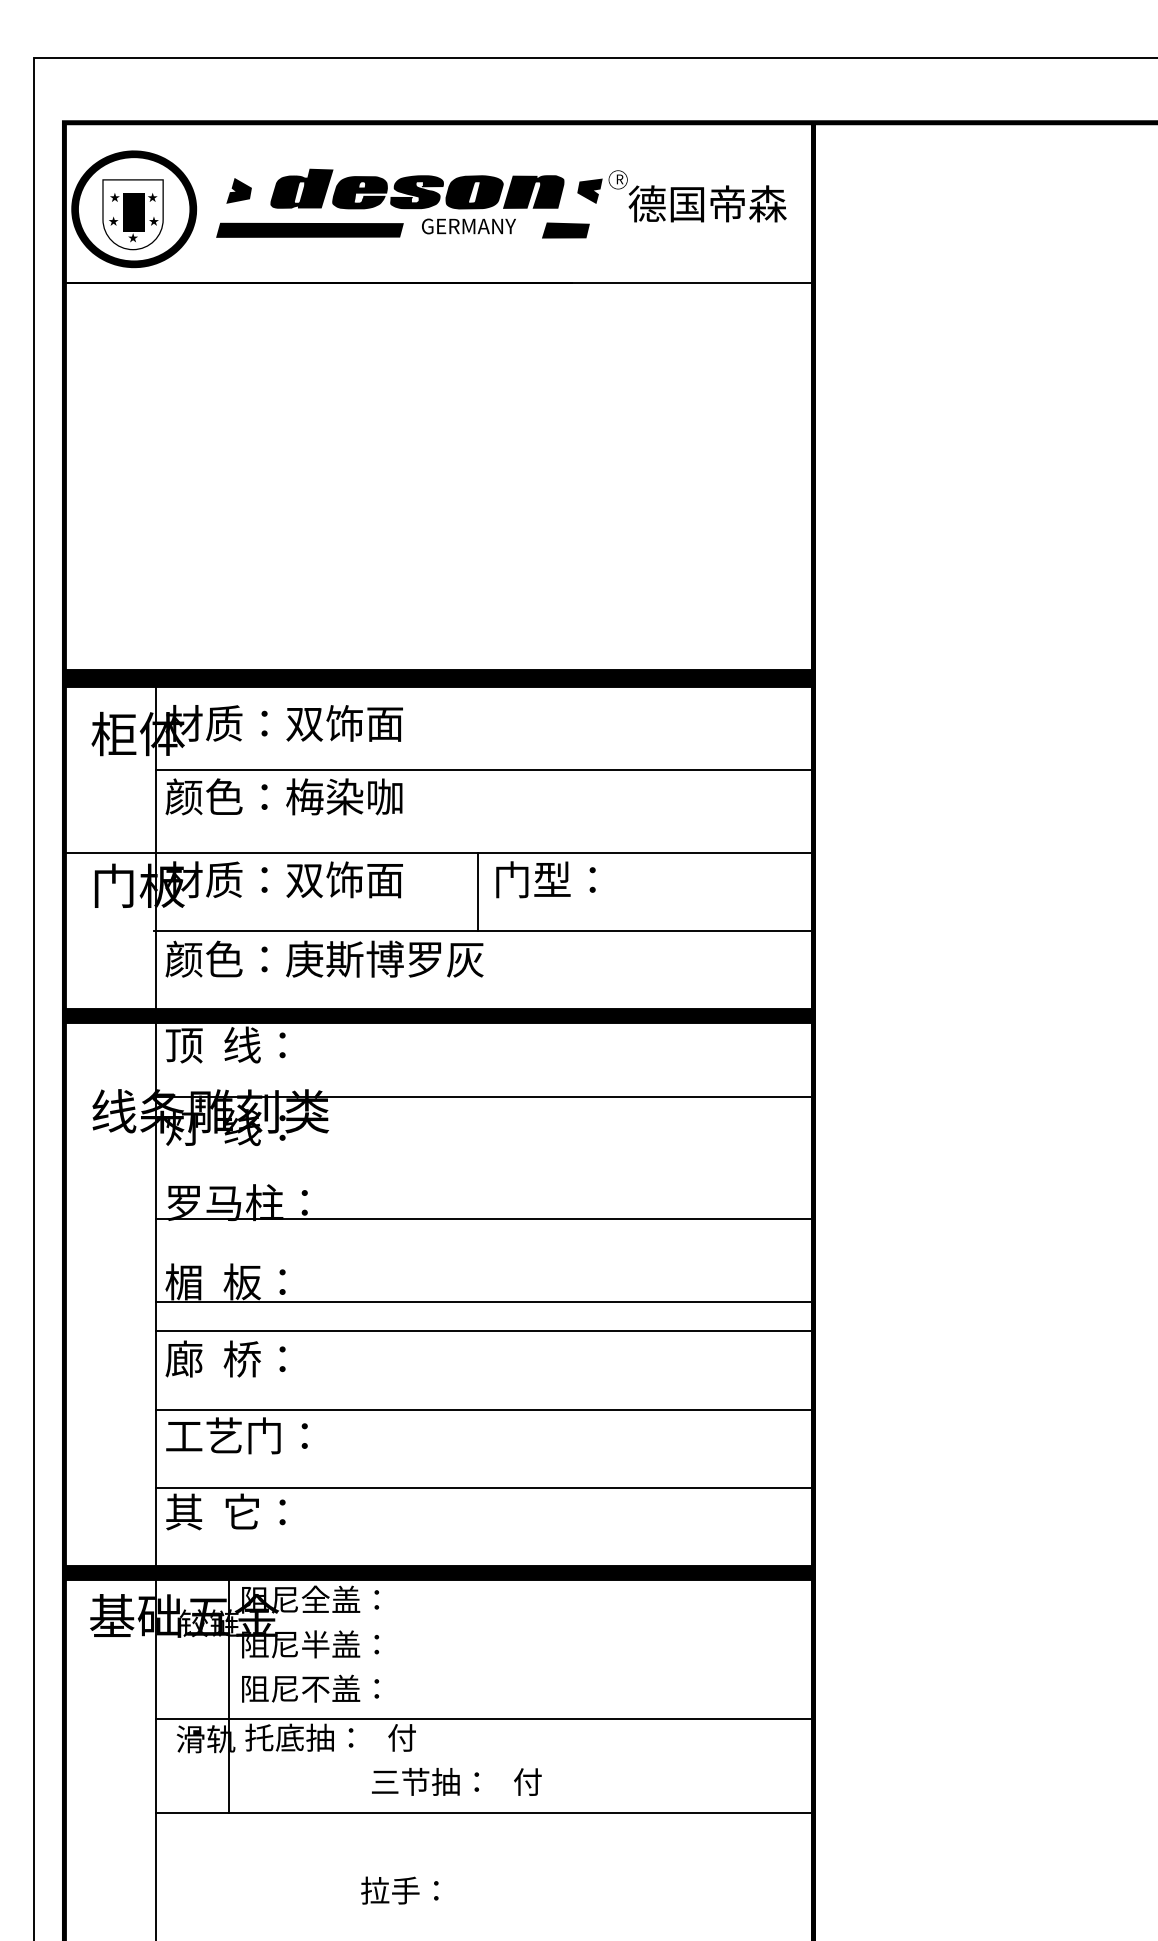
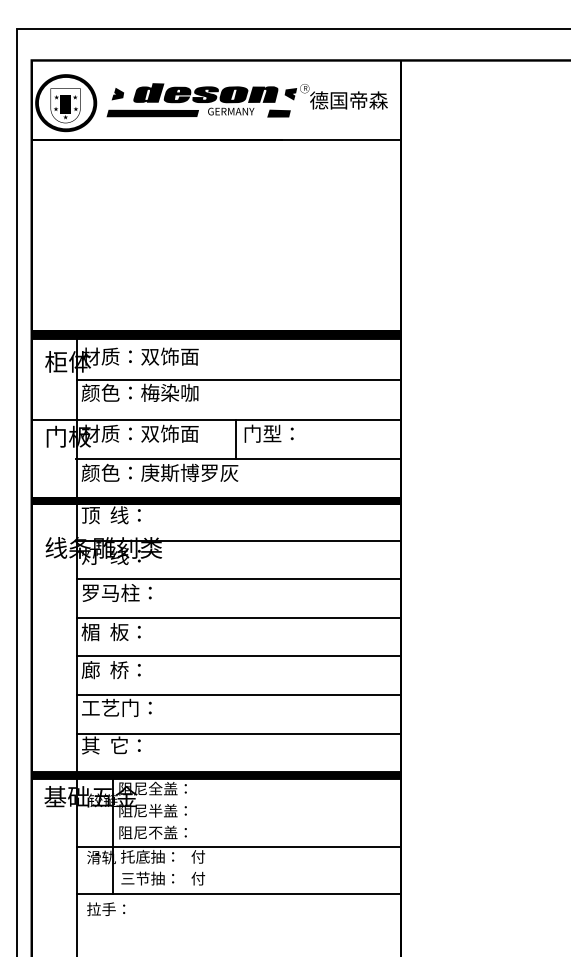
line: (483, 1219) -> (238, 579), moved
line: (483, 1301) -> (238, 617), moved
text: (457, 1781) -> (163, 878), moved
text: (400, 1891) -> (106, 909), moved

